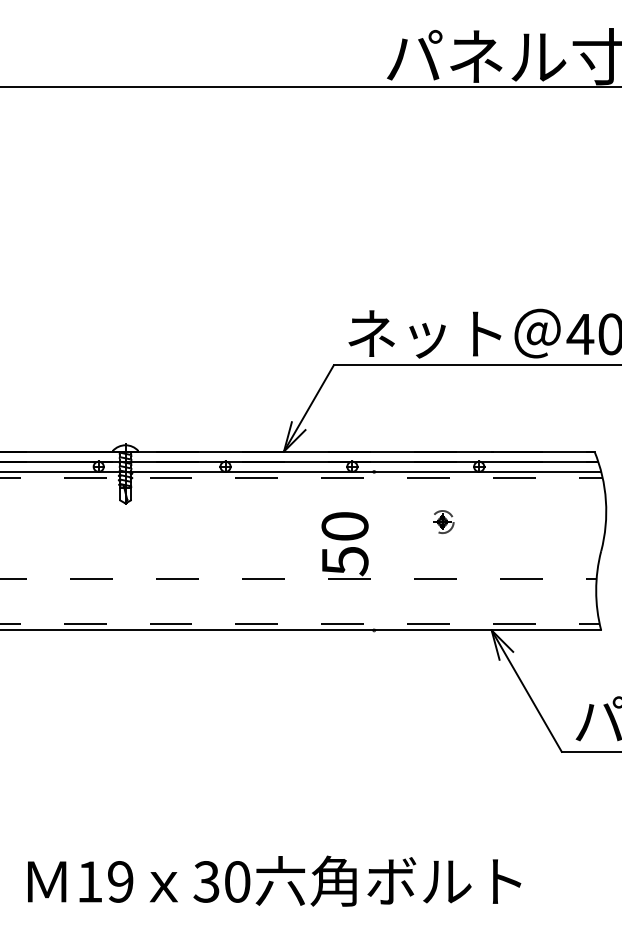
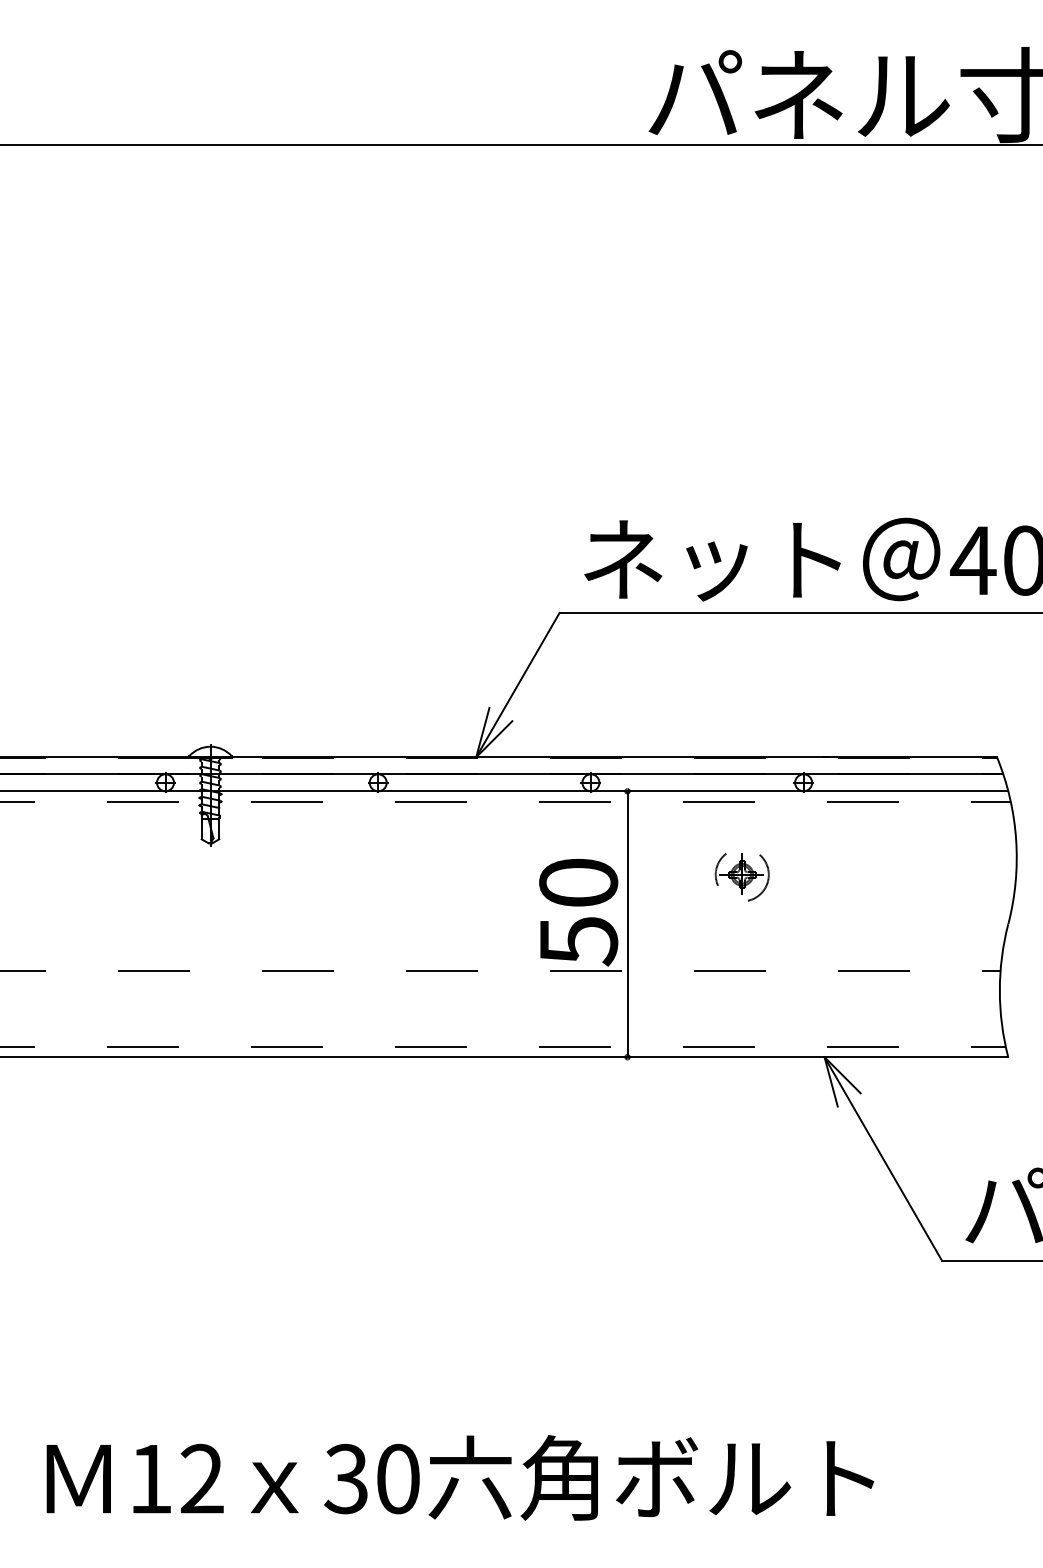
part: (442, 522) -> (742, 876), size x1.43
line: (374, 550) -> (628, 923), added
text: (120, 881) -> (201, 1478), 19 -> 12

